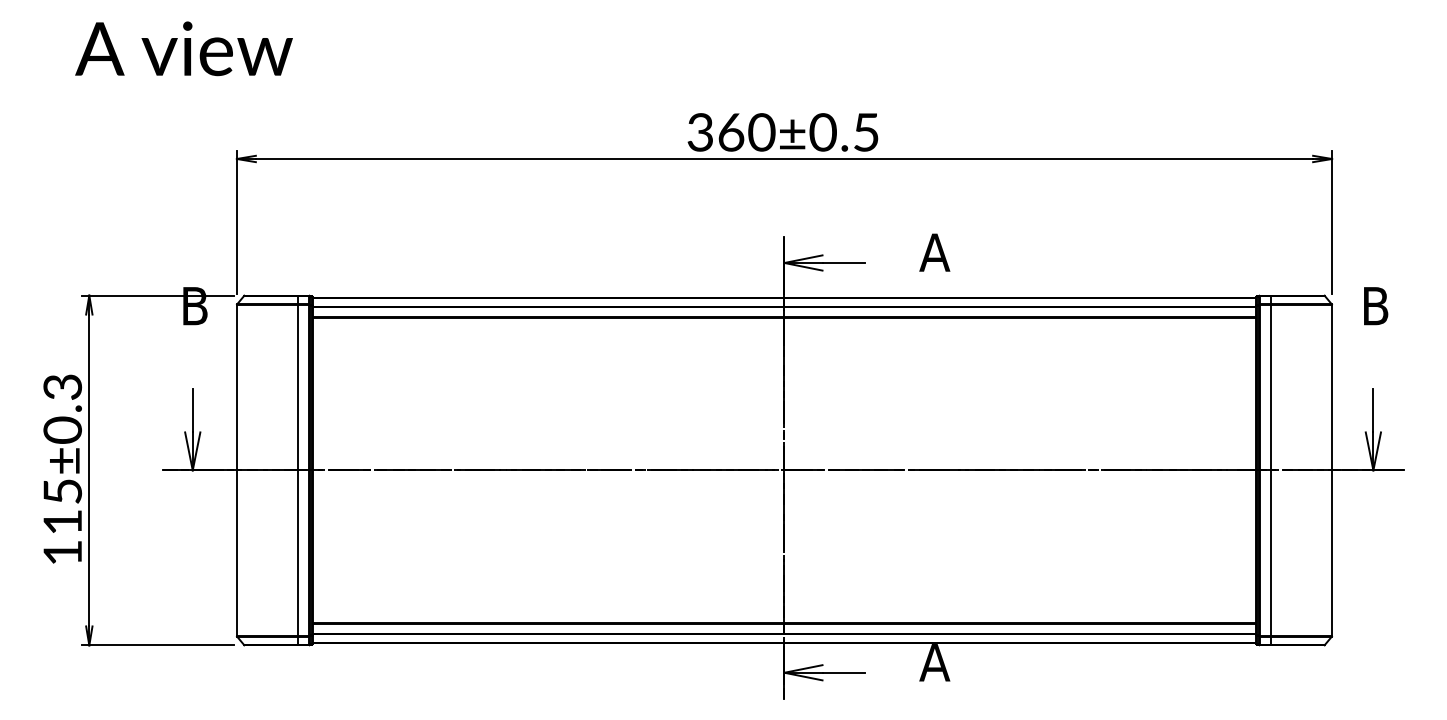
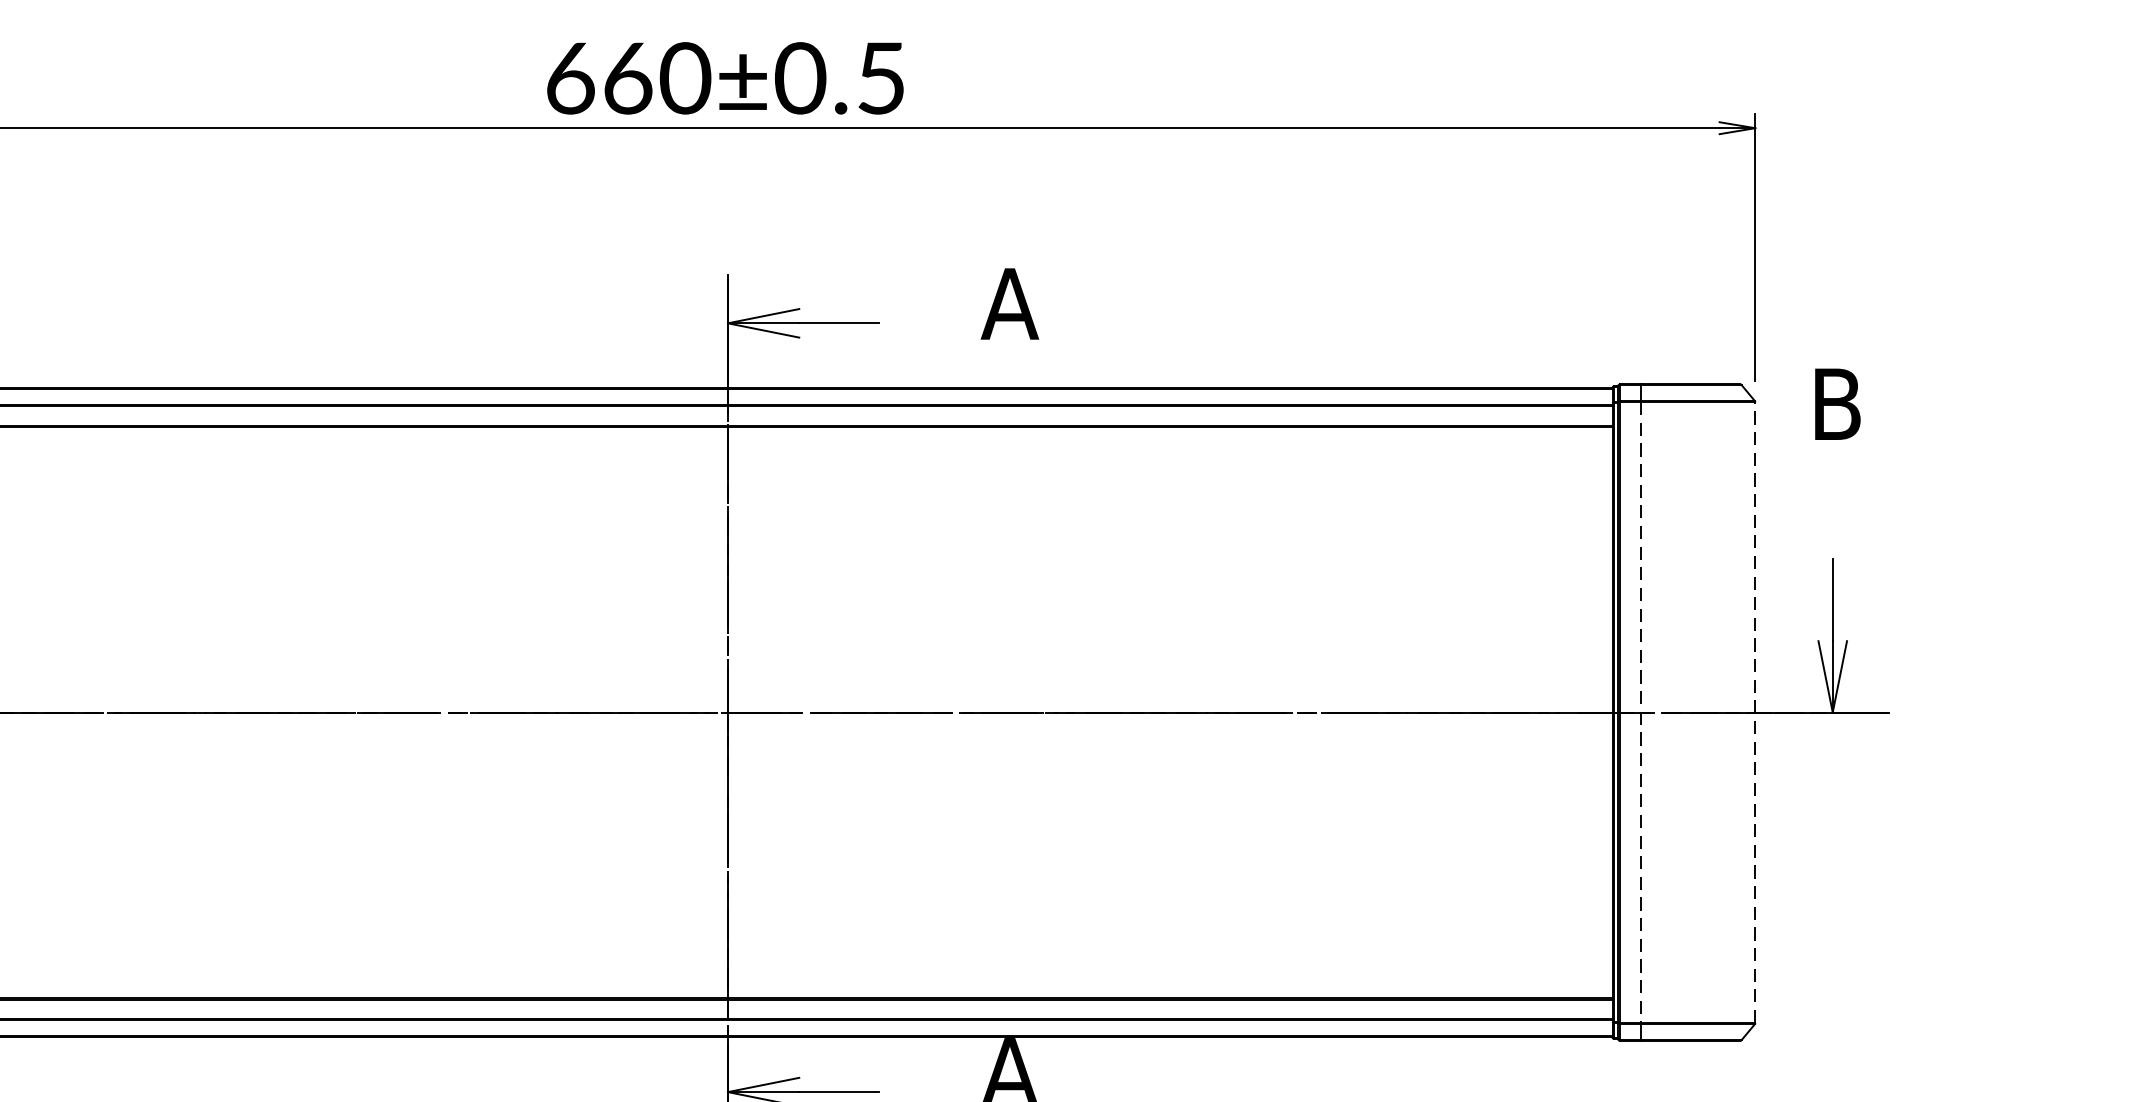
text: (700, 132) -> (570, 78), 360±0.5 -> 660±0.5
line: (1332, 470) -> (1756, 712), solid -> dashed
line: (1271, 471) -> (1641, 714), solid -> dashed

